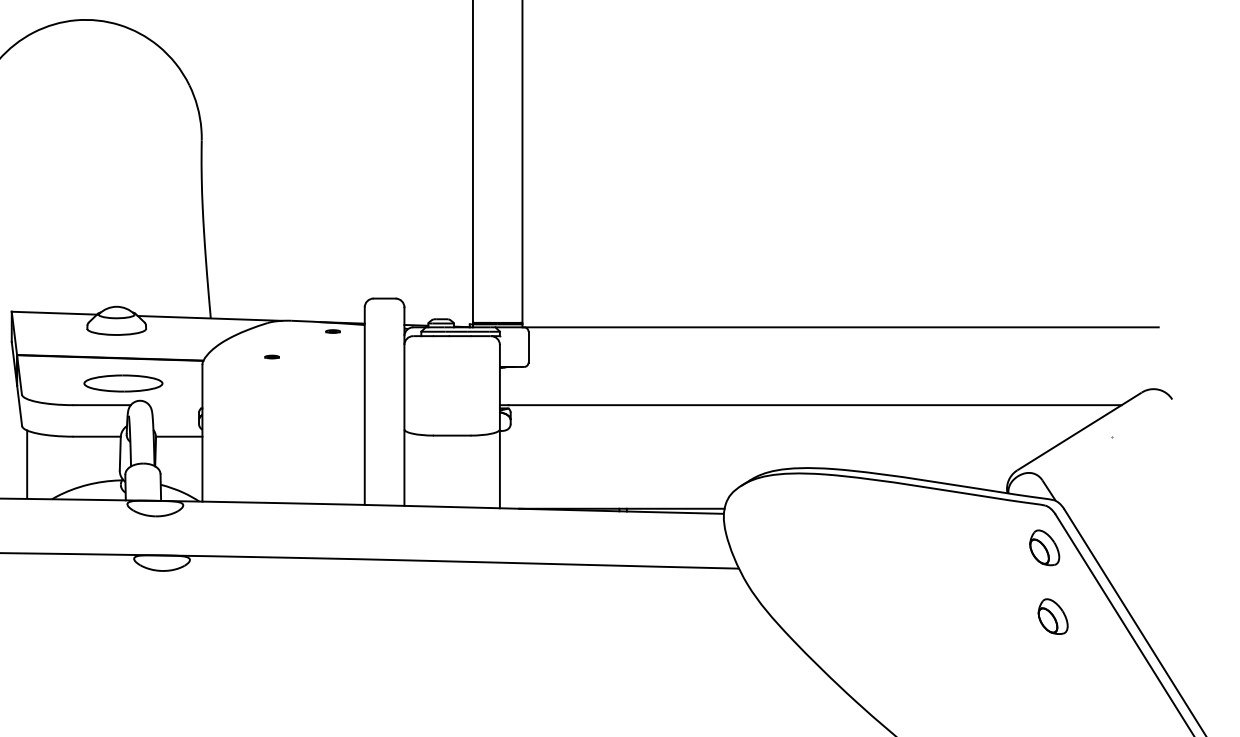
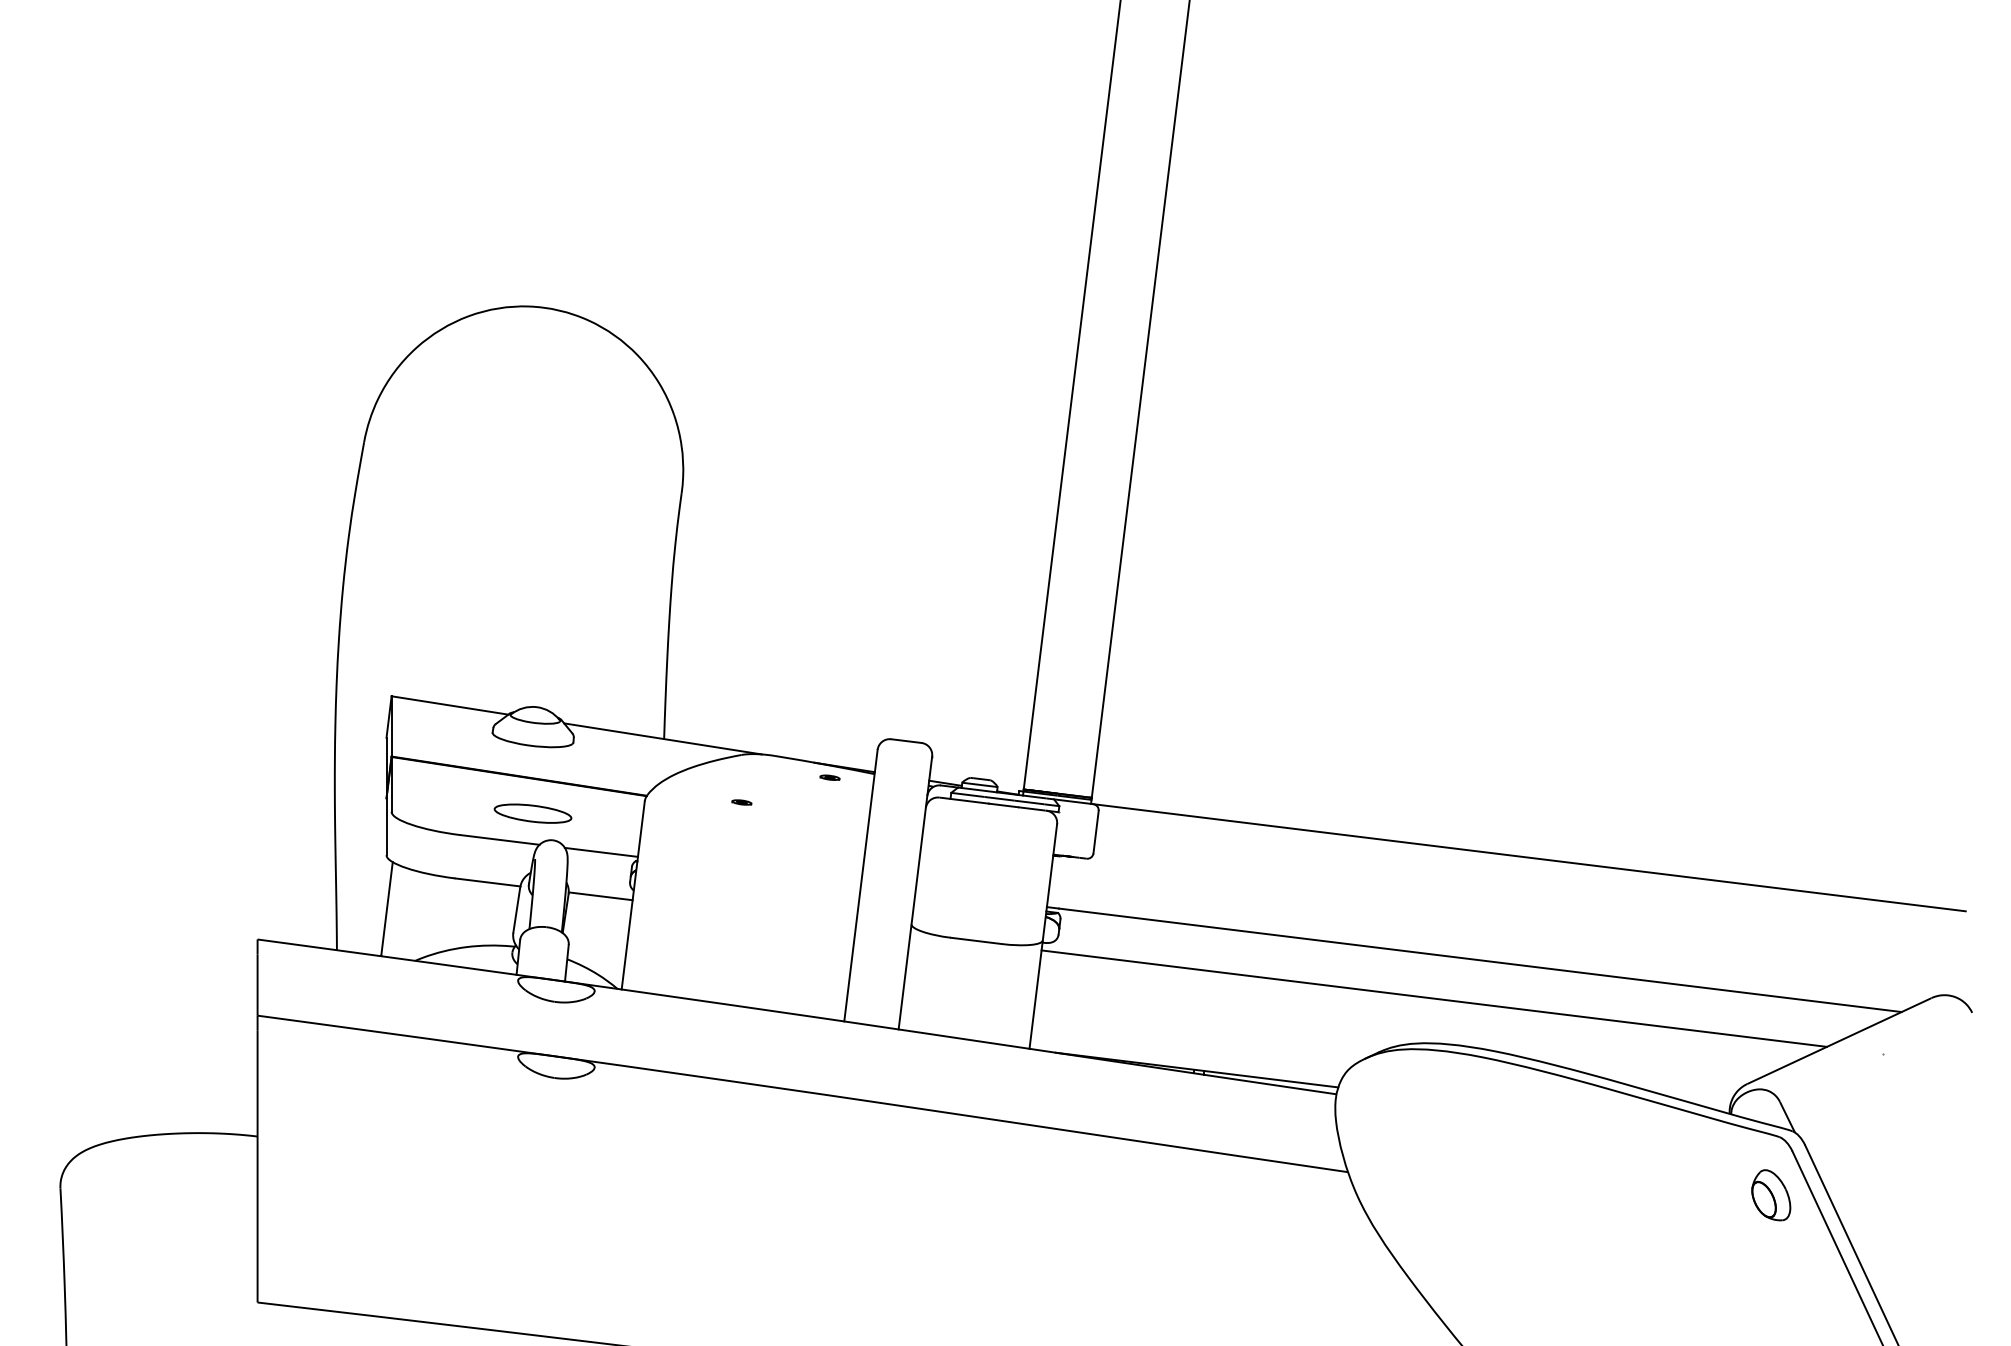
part: (123, 383) -> (532, 813), size x0.71
line: (175, 404) -> (600, 851), added
line: (785, 436) -> (1434, 998), added
part: (1052, 616) -> (1771, 1291), removed

